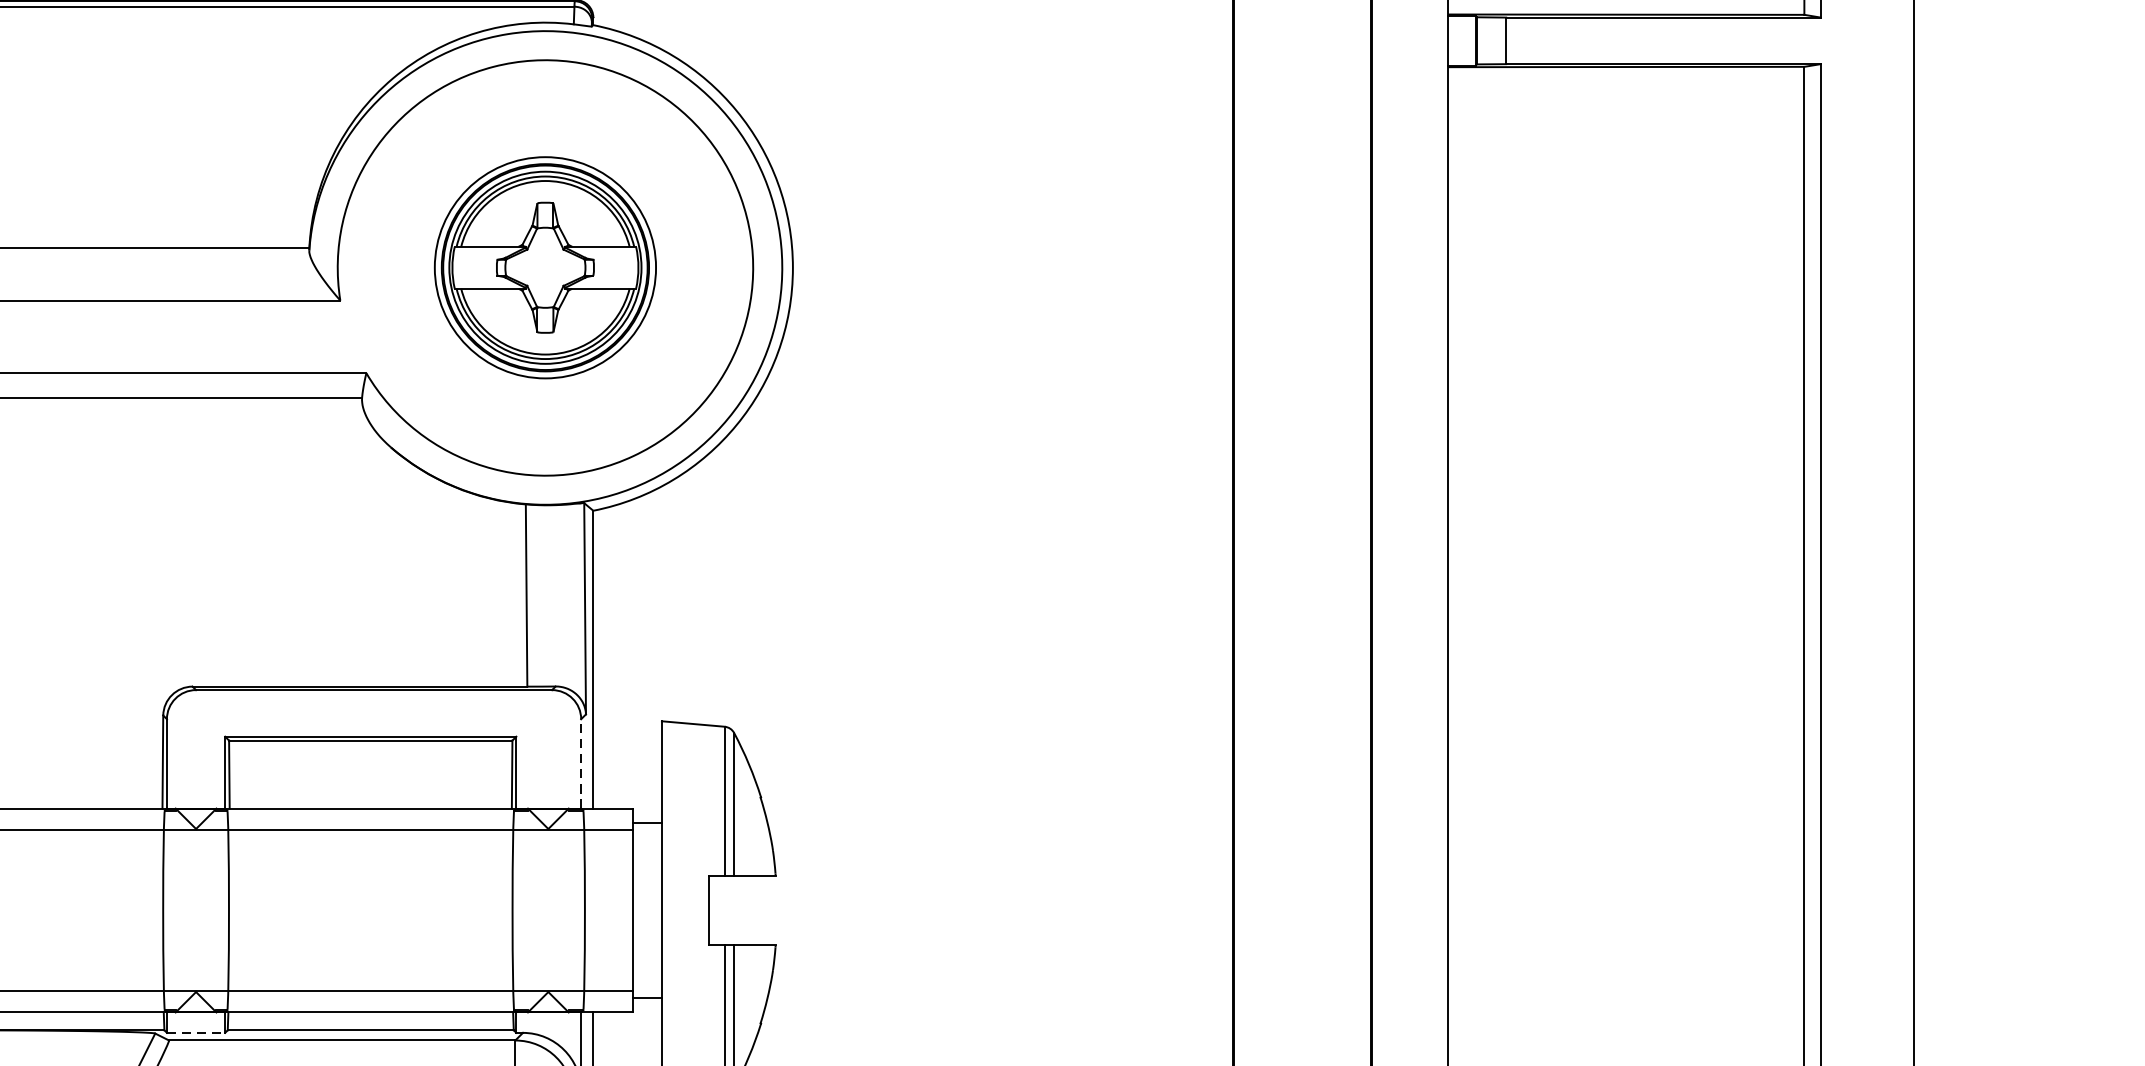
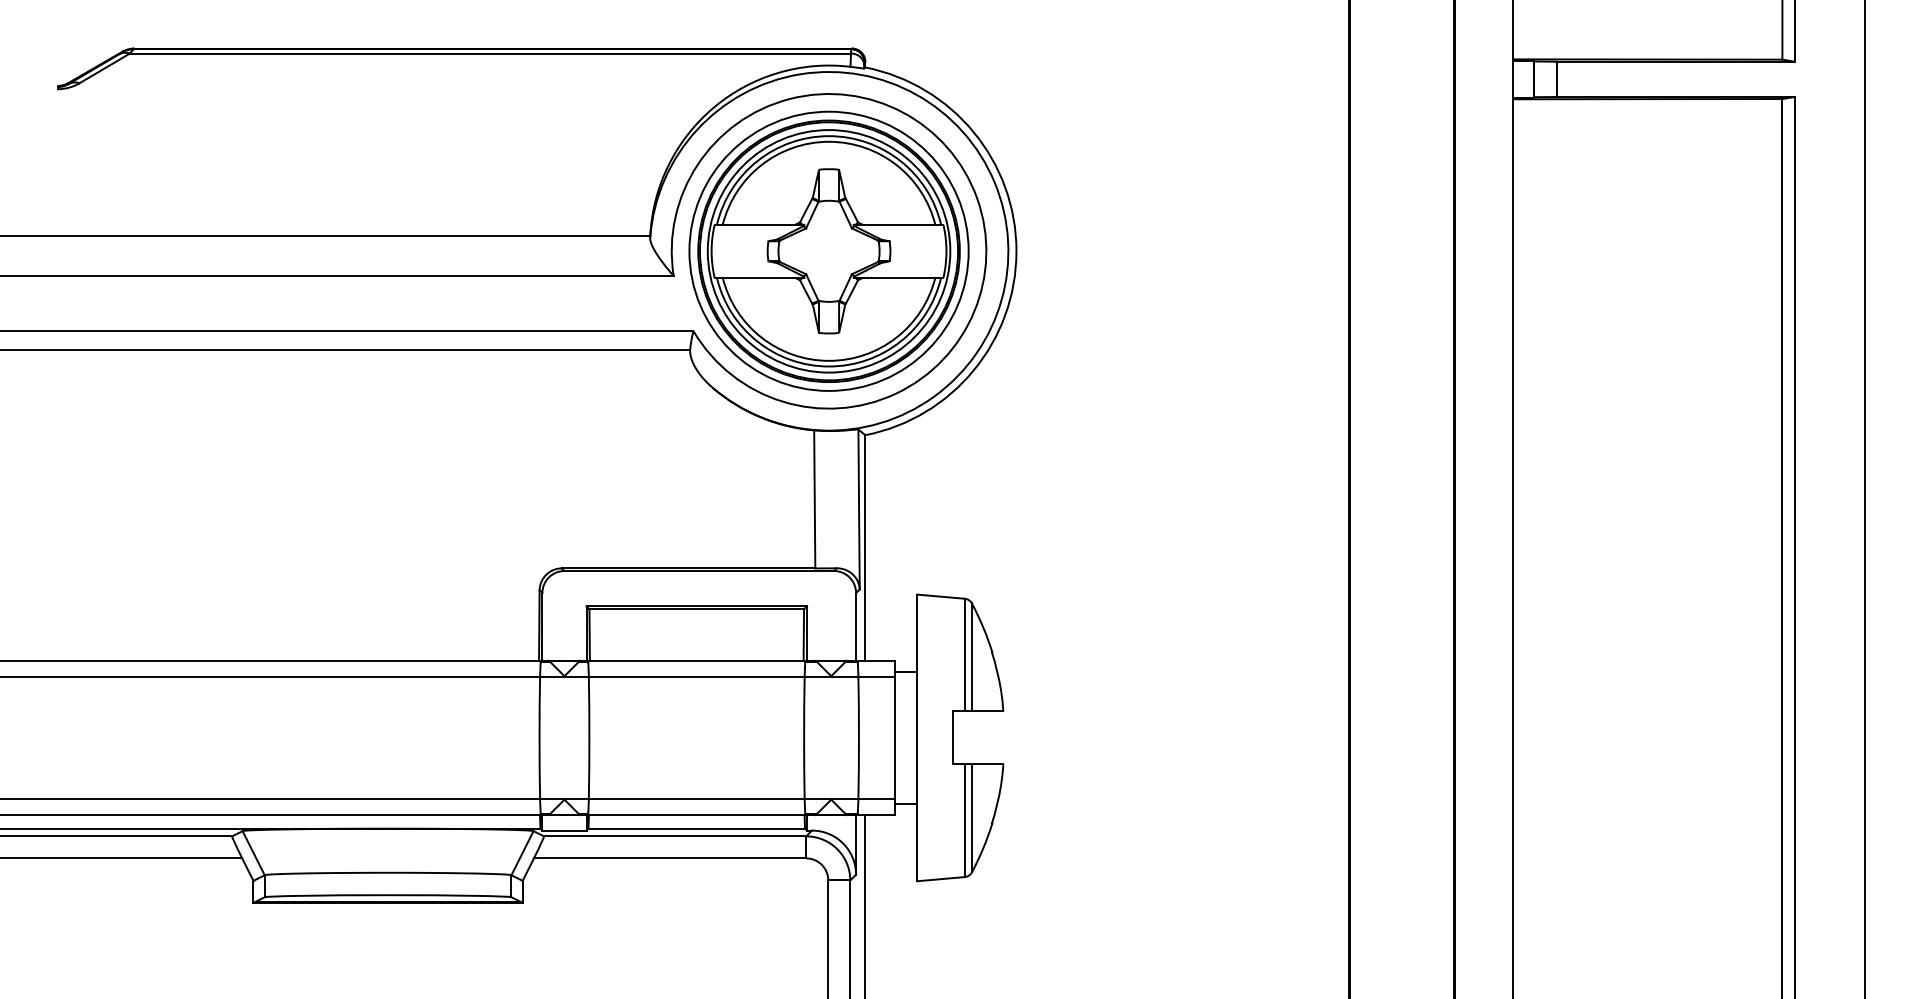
part: (544, 266) -> (828, 250), size x1.67
line: (581, 763) -> (856, 626), dashed -> solid
line: (196, 1032) -> (564, 830), dashed -> solid

